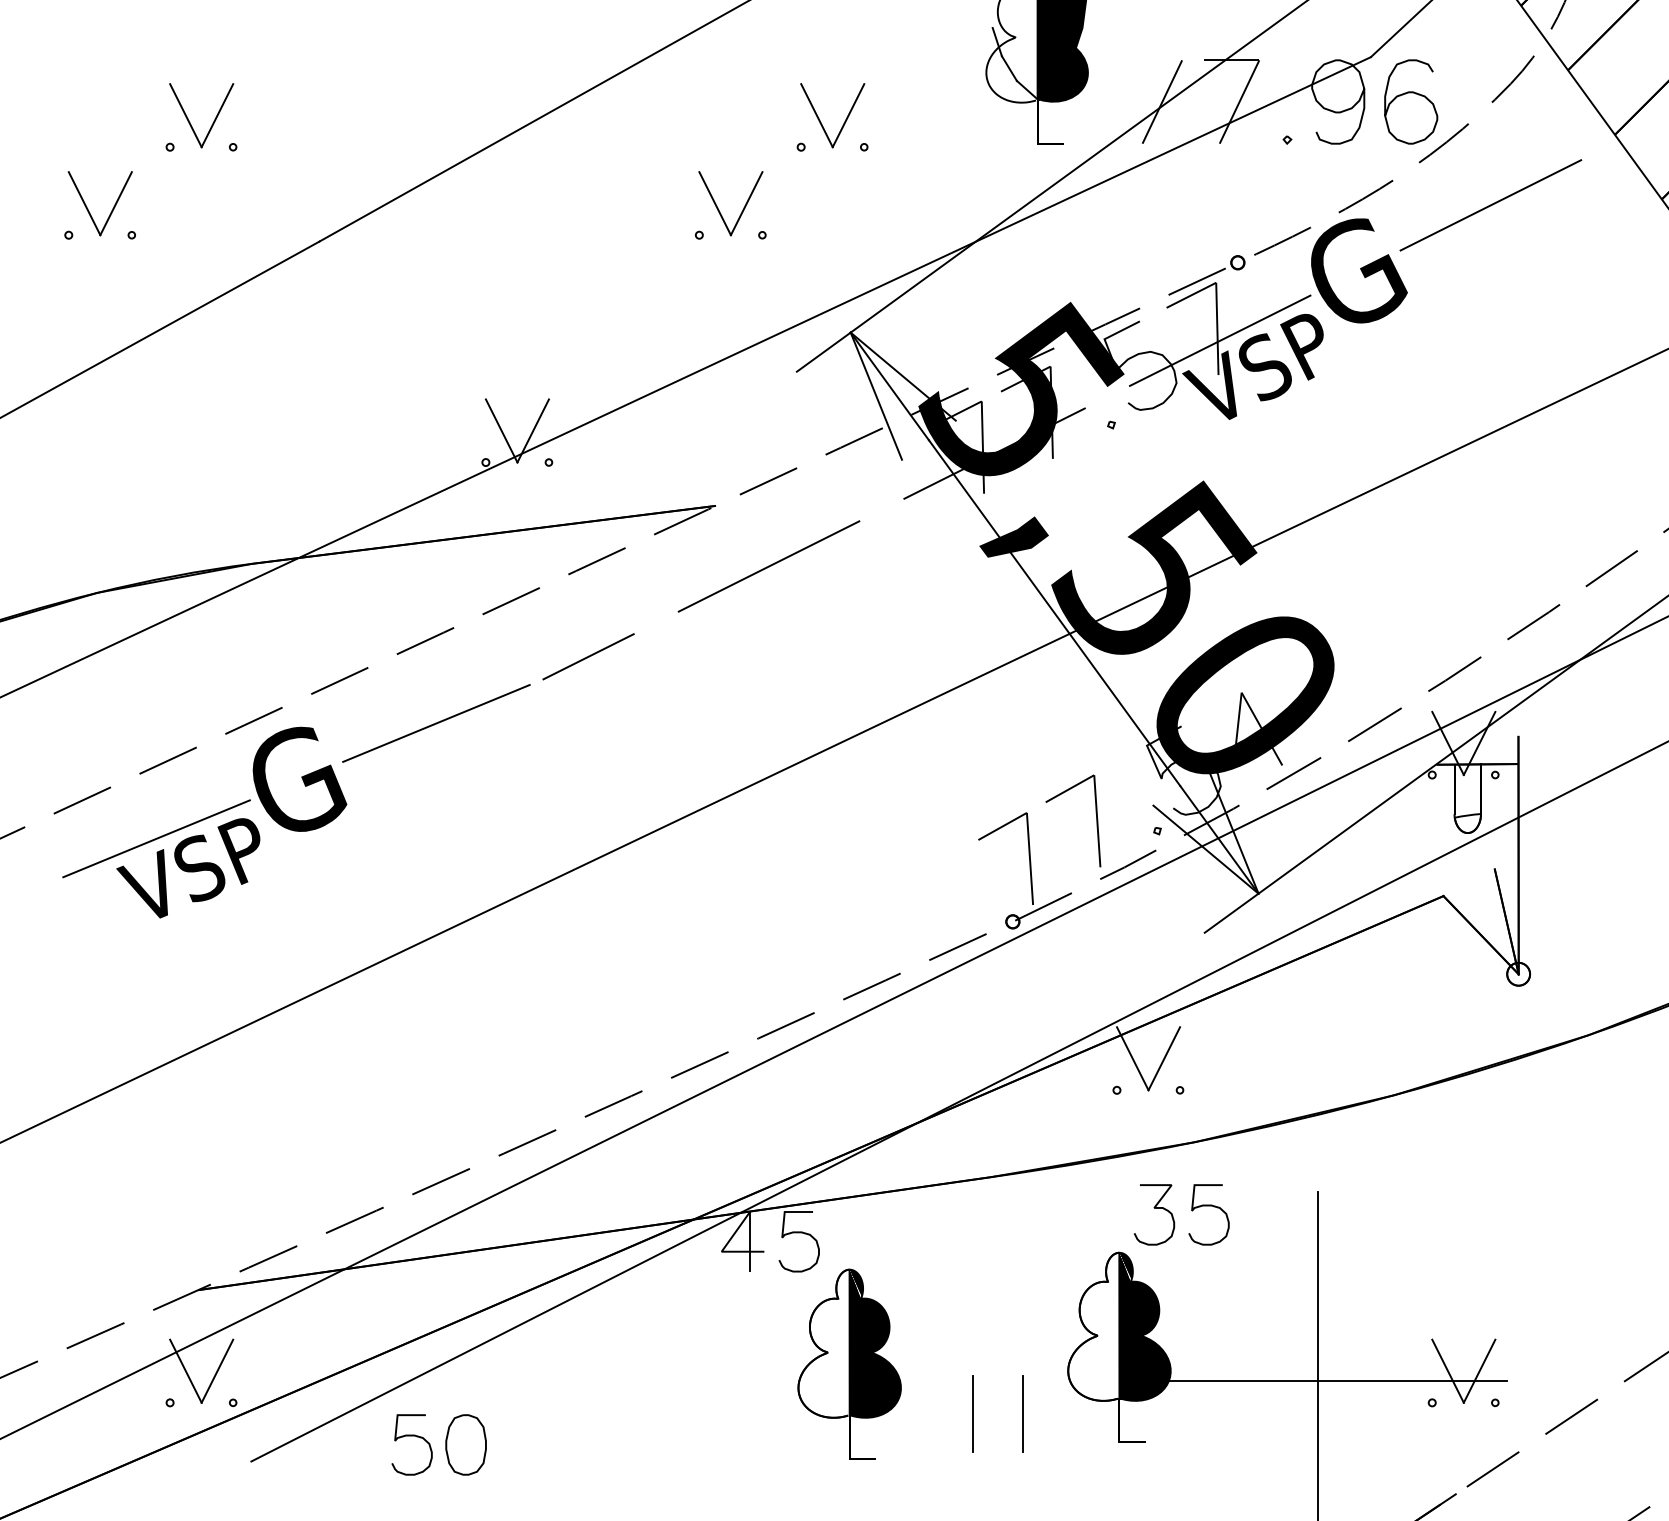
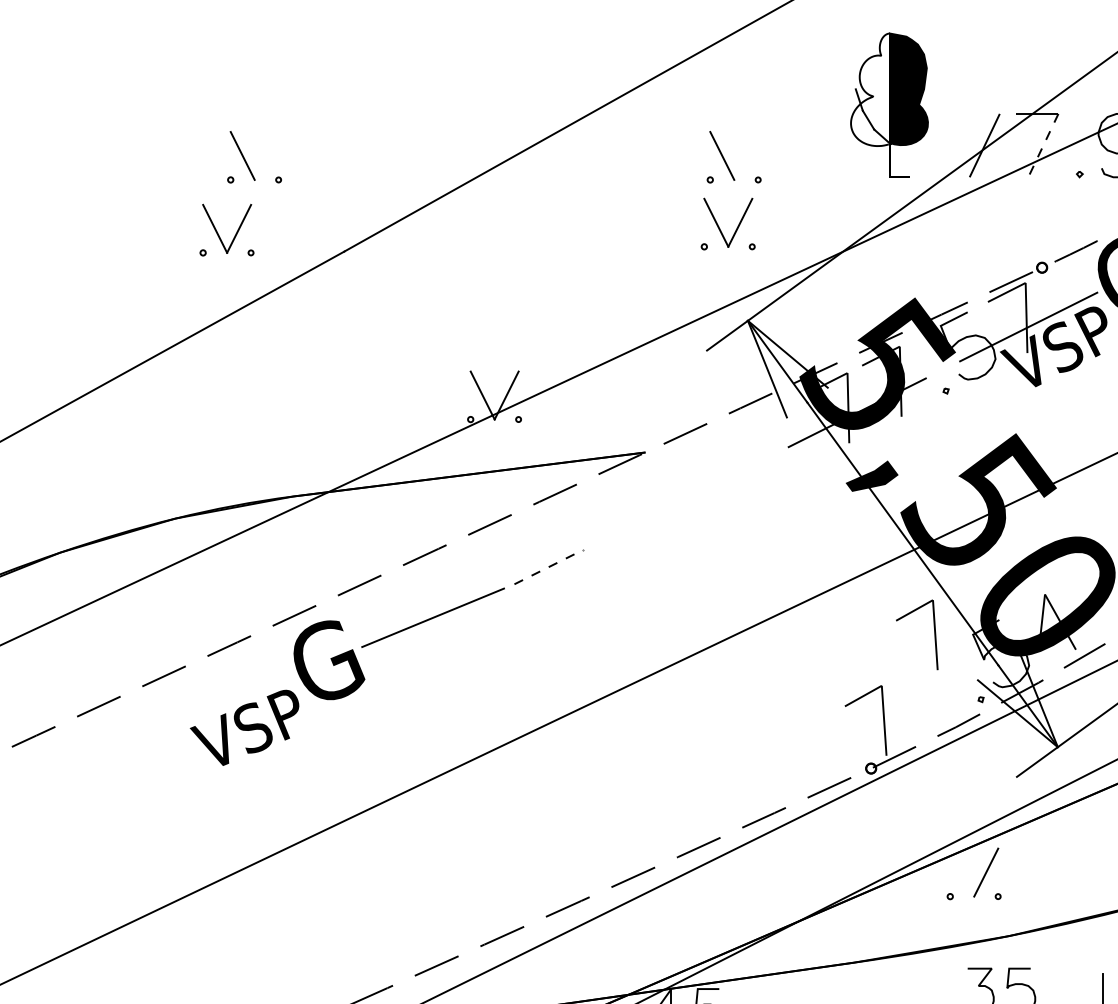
line: (1239, 102) -> (1043, 145), solid -> dashed
line: (217, 115) -> (266, 155), removed
line: (848, 115) -> (746, 155), removed
part: (89, 211) -> (218, 234), moved
part: (720, 211) -> (720, 228), moved
line: (768, 566) -> (685, 498), removed
line: (589, 656) -> (549, 566), solid -> dashed
part: (1096, 820) -> (934, 634), moved
line: (156, 838) -> (220, 705), removed
line: (1132, 1058) -> (962, 872), removed

